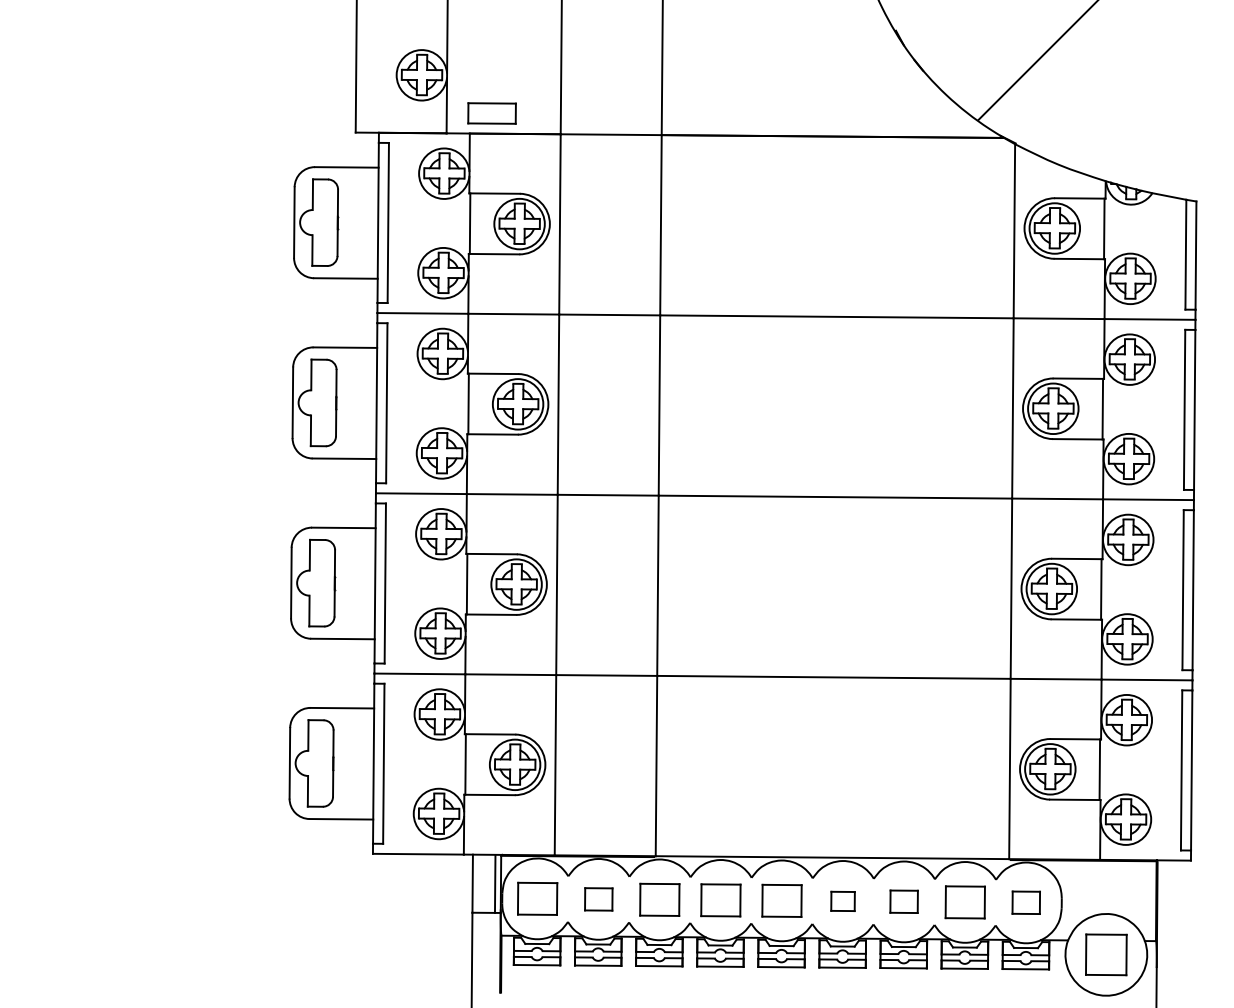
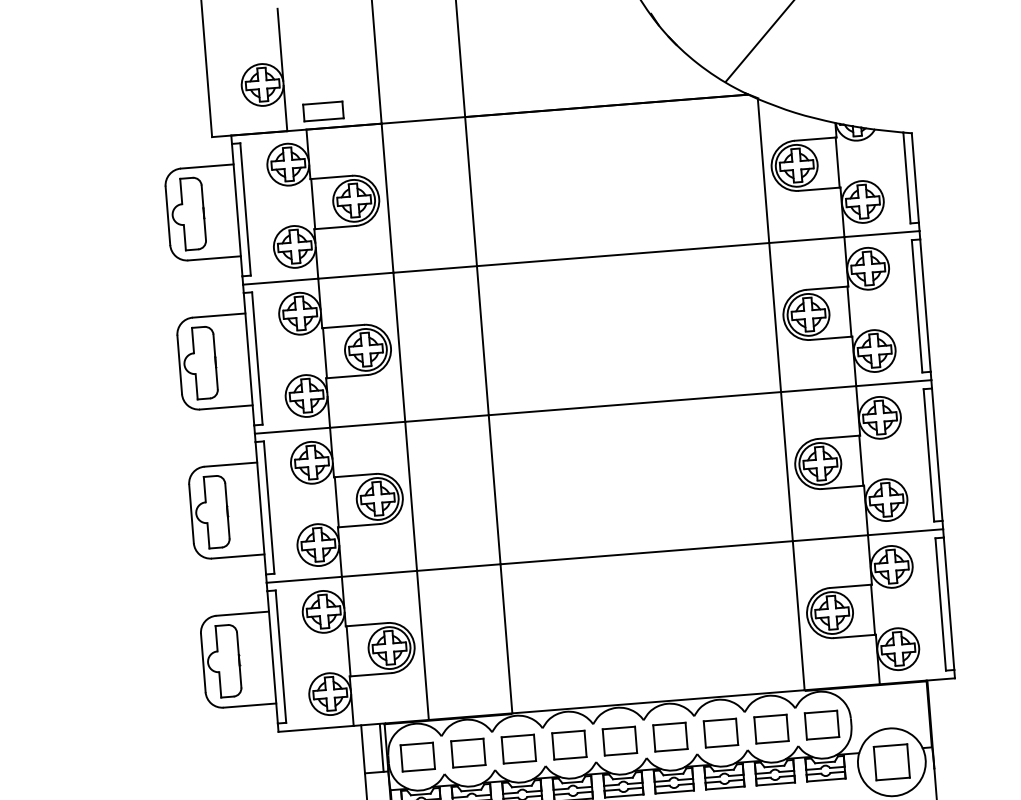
part: (598, 899) -> (468, 753), size x1.43
part: (842, 901) -> (669, 737), size x1.67
part: (903, 901) -> (720, 732), size x1.43
part: (1025, 902) -> (821, 724), size x1.43

